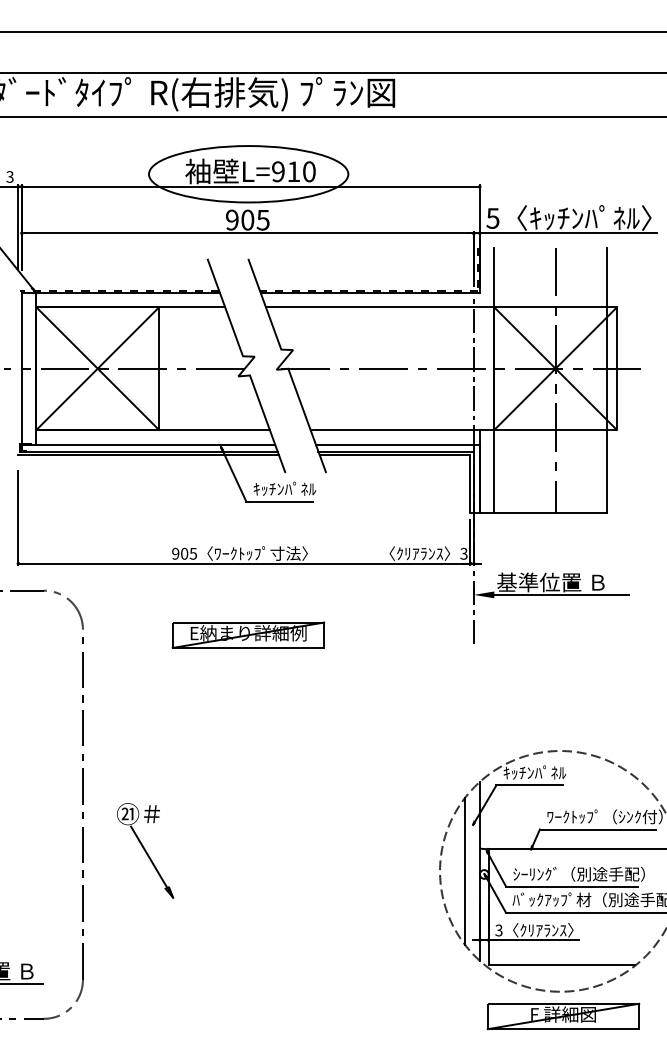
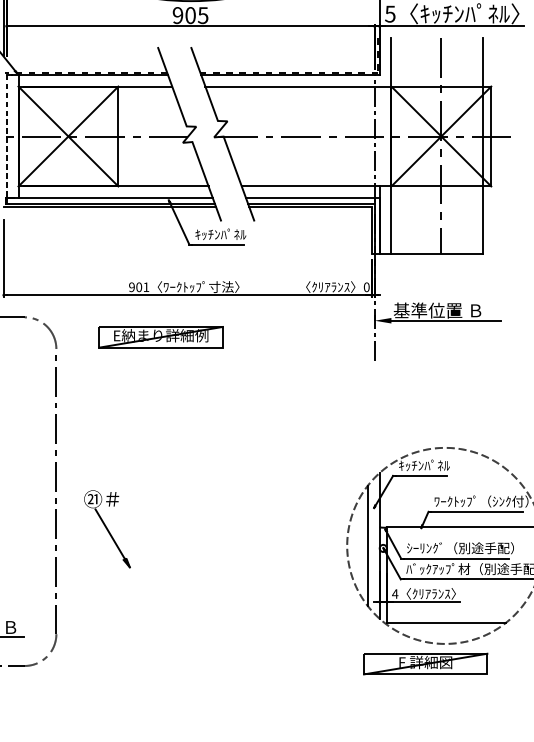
line: (21, 368) -> (6, 136), solid -> dashed
text: (192, 553) -> (145, 287), 905 -> 901
text: (463, 553) -> (366, 287), 3 -> 0
part: (248, 634) -> (161, 336), moved
text: (498, 930) -> (394, 594), 3 -> 4
part: (563, 1016) -> (425, 664), moved

